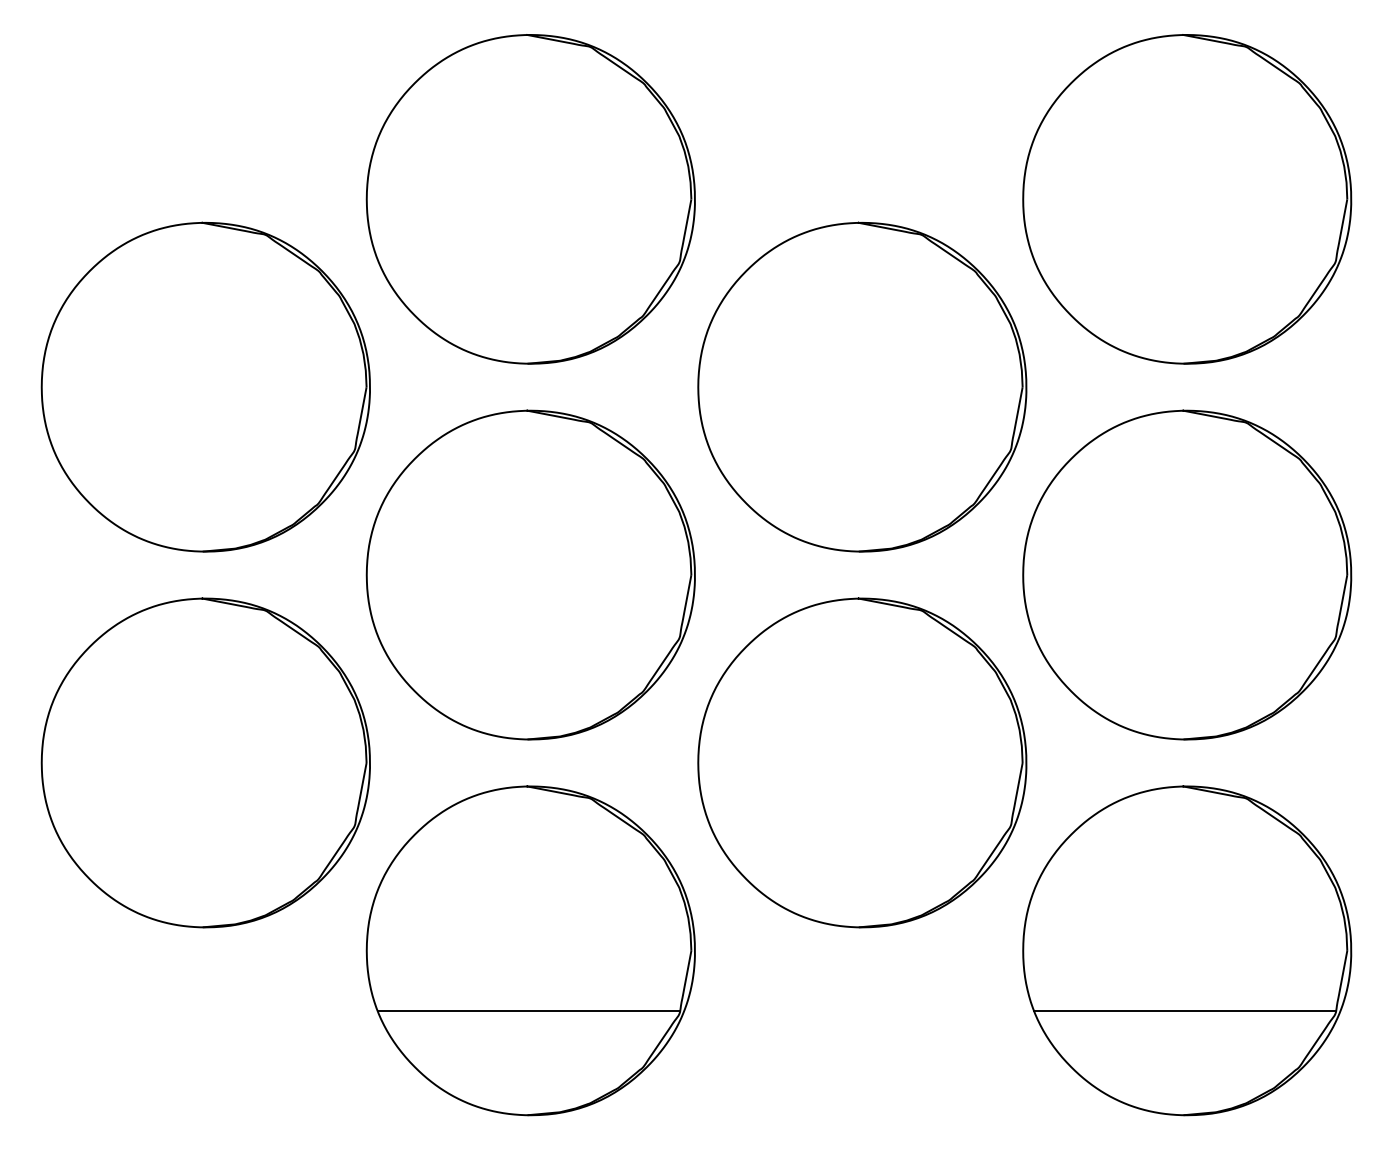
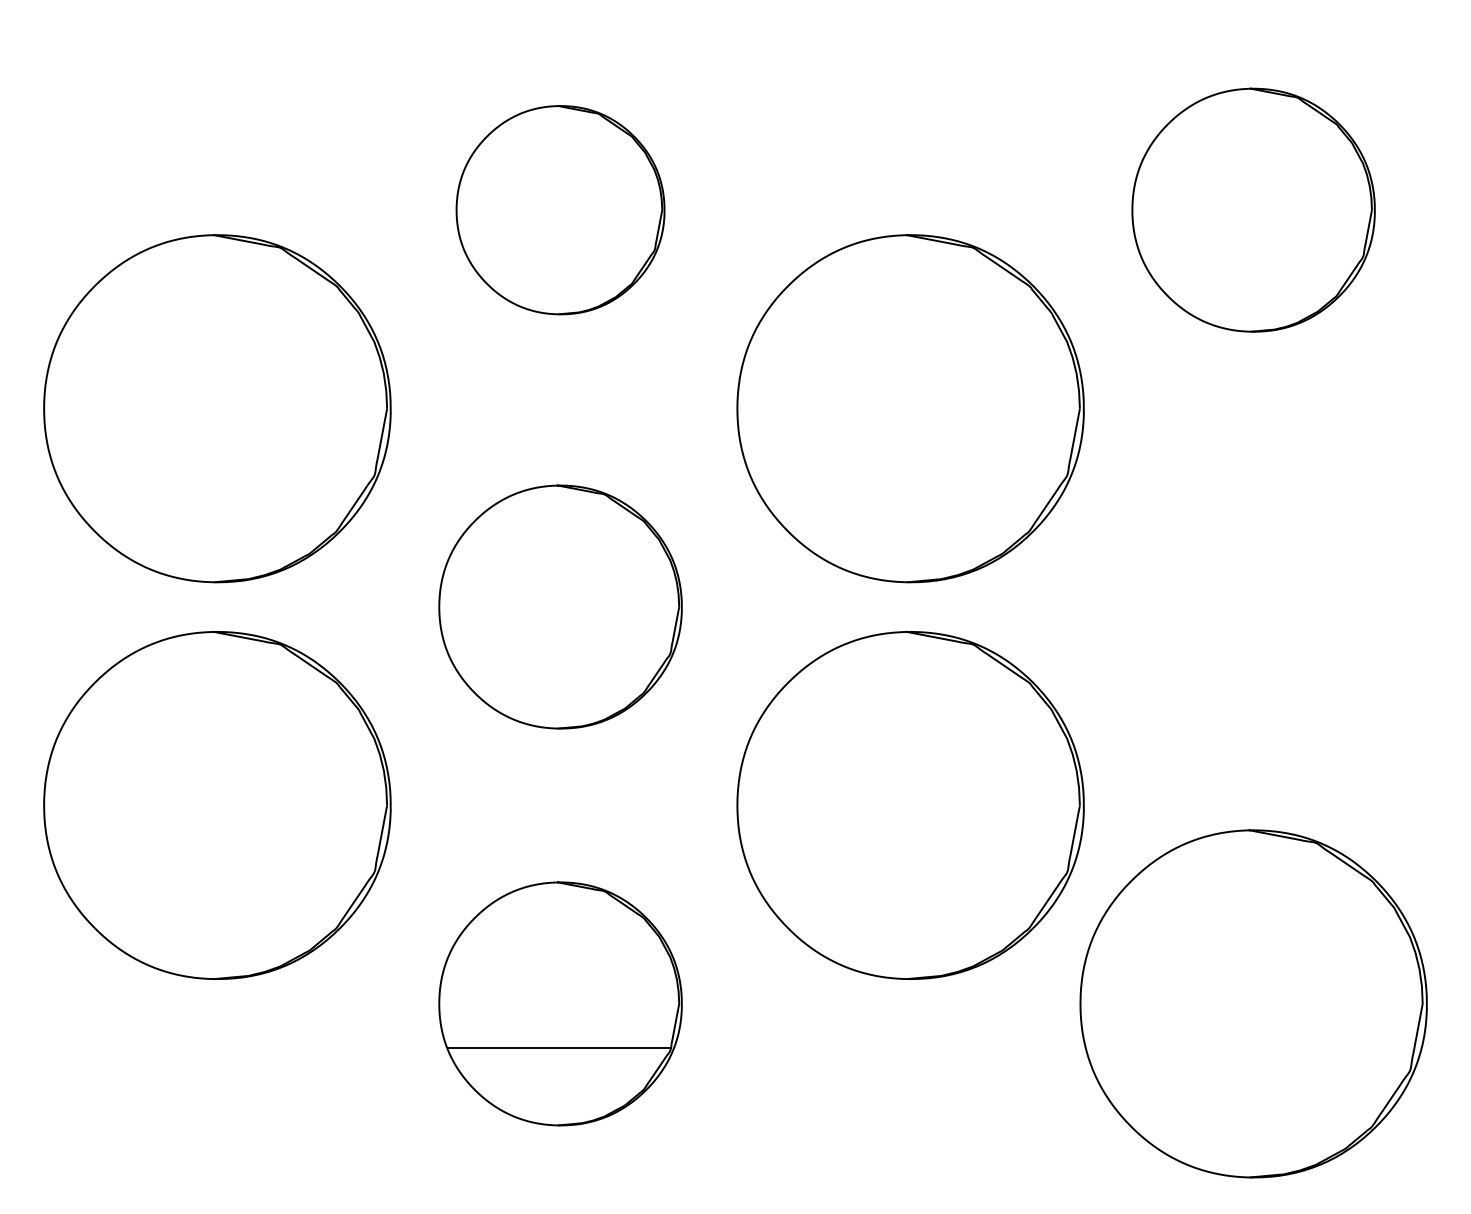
part: (530, 198) -> (560, 209), size x0.6
part: (1187, 198) -> (1253, 209), size x0.7
part: (530, 574) -> (560, 606), size x0.7
part: (1187, 574) -> (1253, 606), removed
part: (530, 950) -> (560, 1003), size x0.7
line: (1185, 1011) -> (1251, 1067), removed

